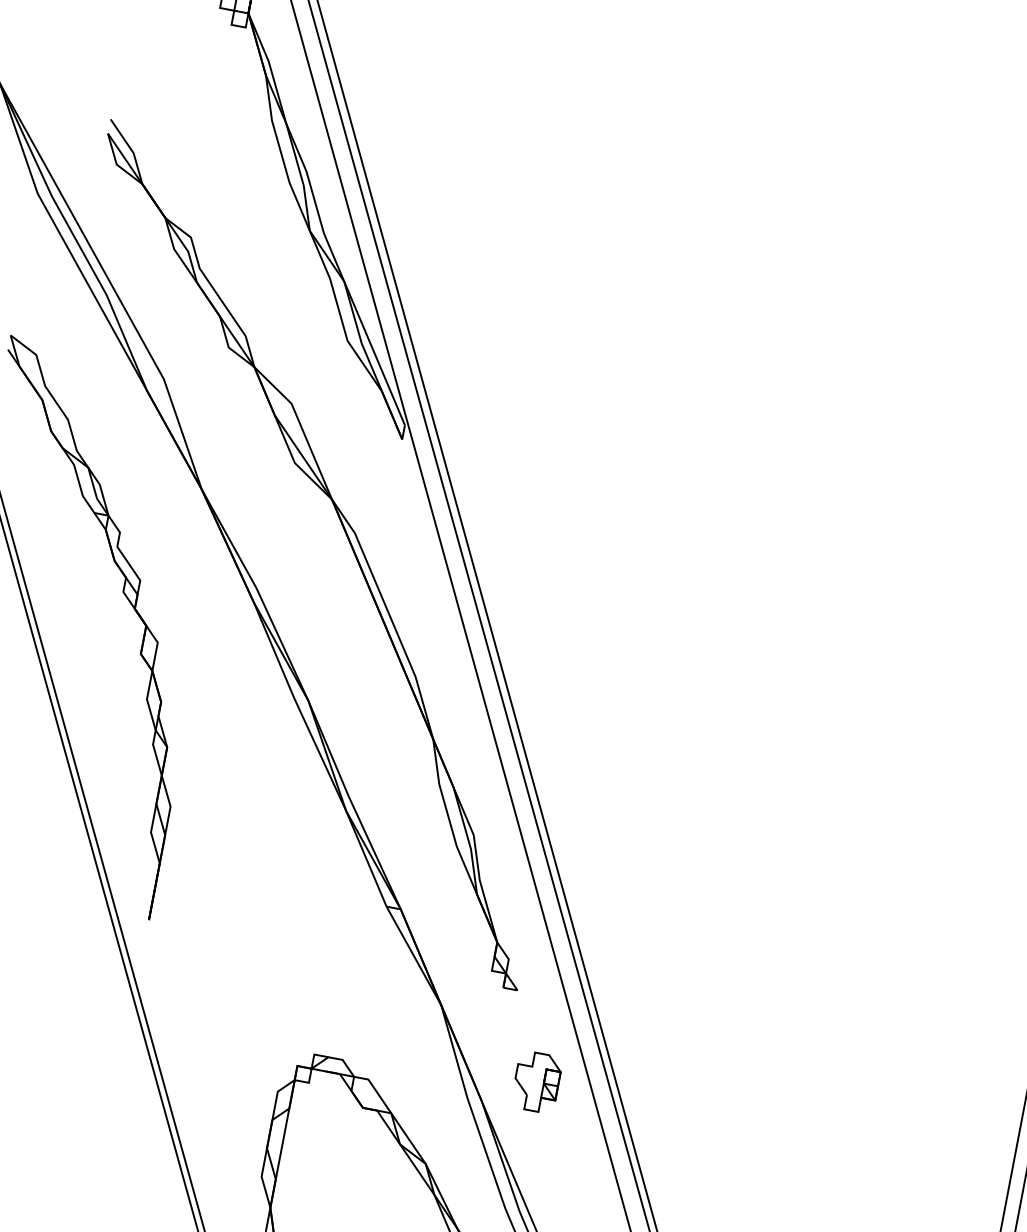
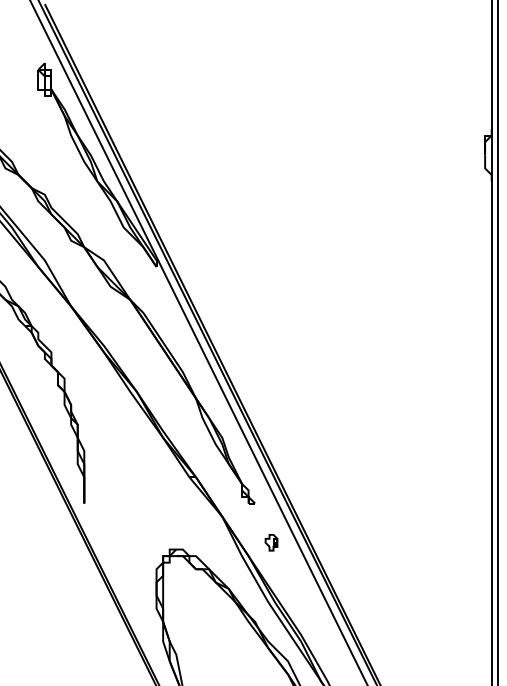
part: (536, 1081) -> (271, 542), size x0.6

